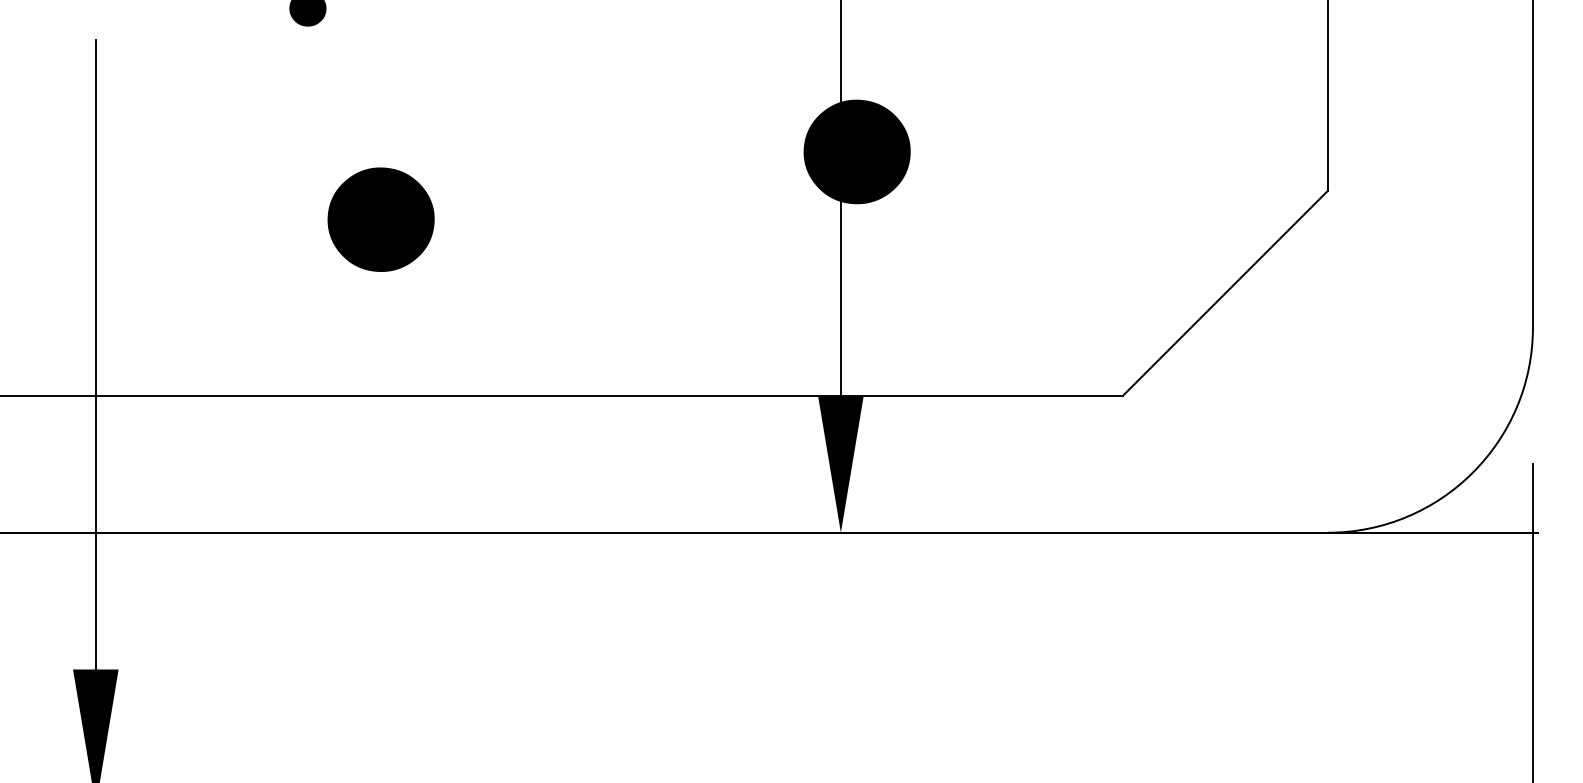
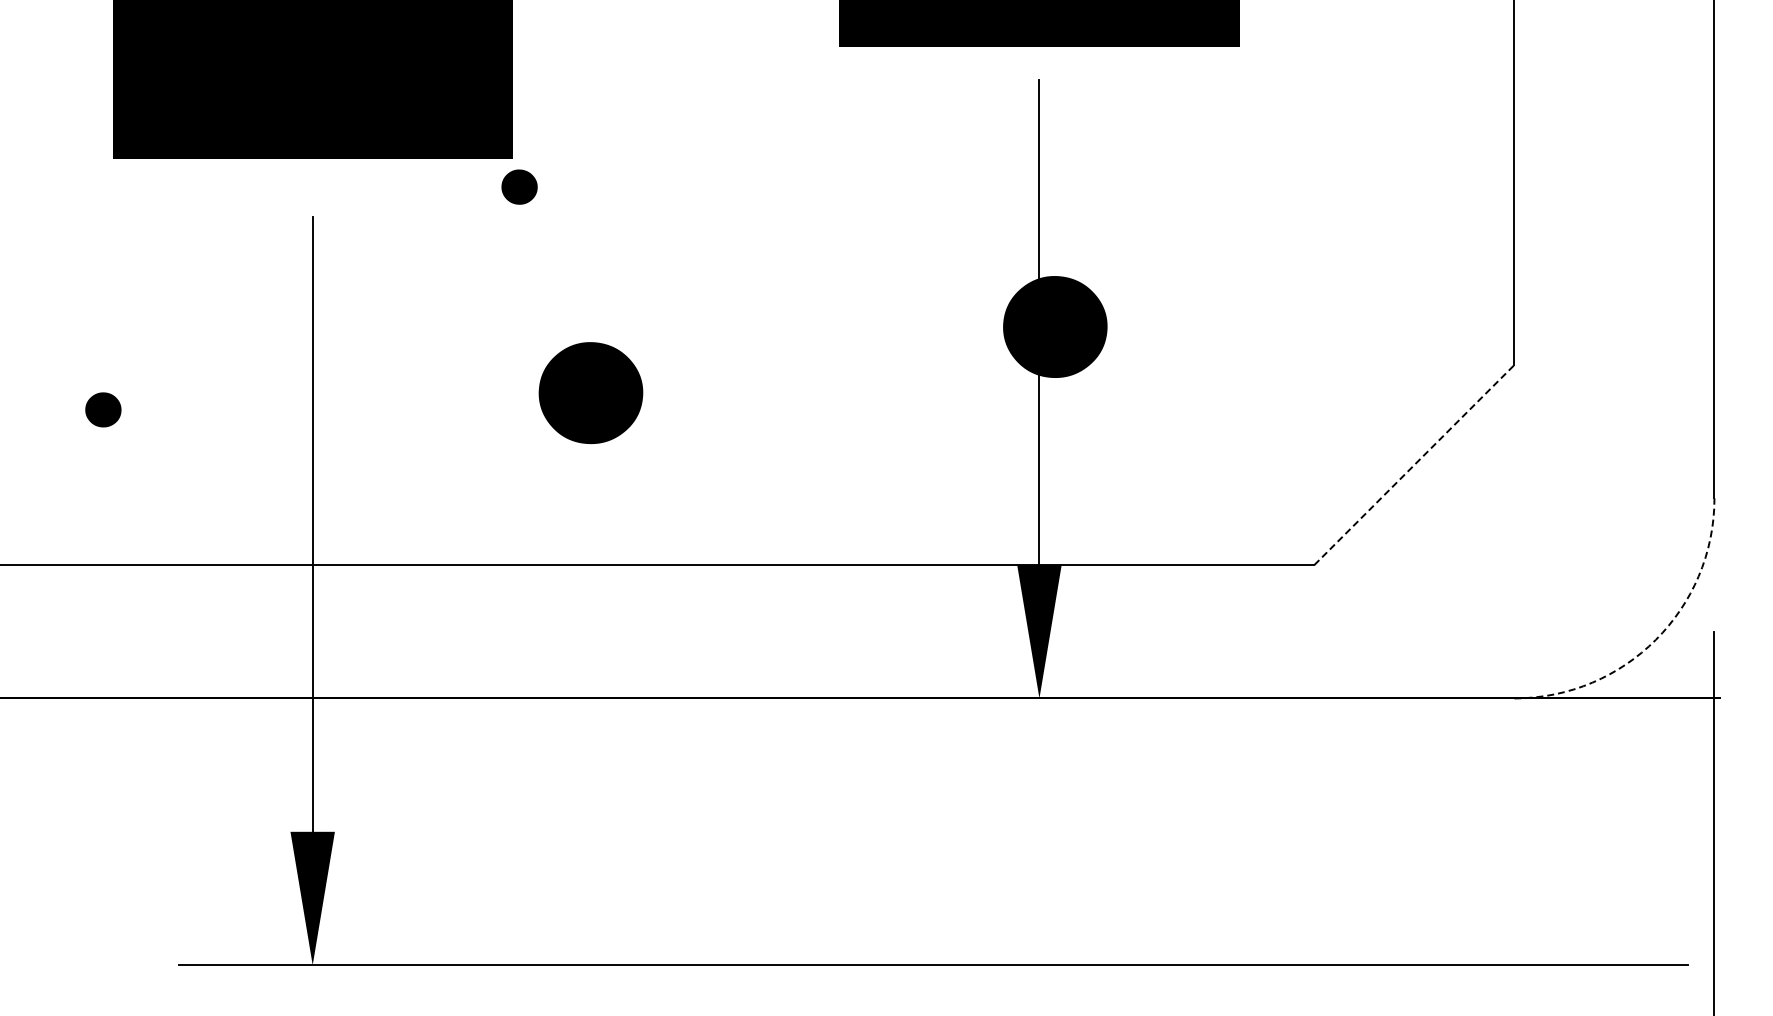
line: (1225, 292) -> (1414, 464), solid -> dashed
arc: (1472, 472) -> (1655, 639), solid -> dashed

